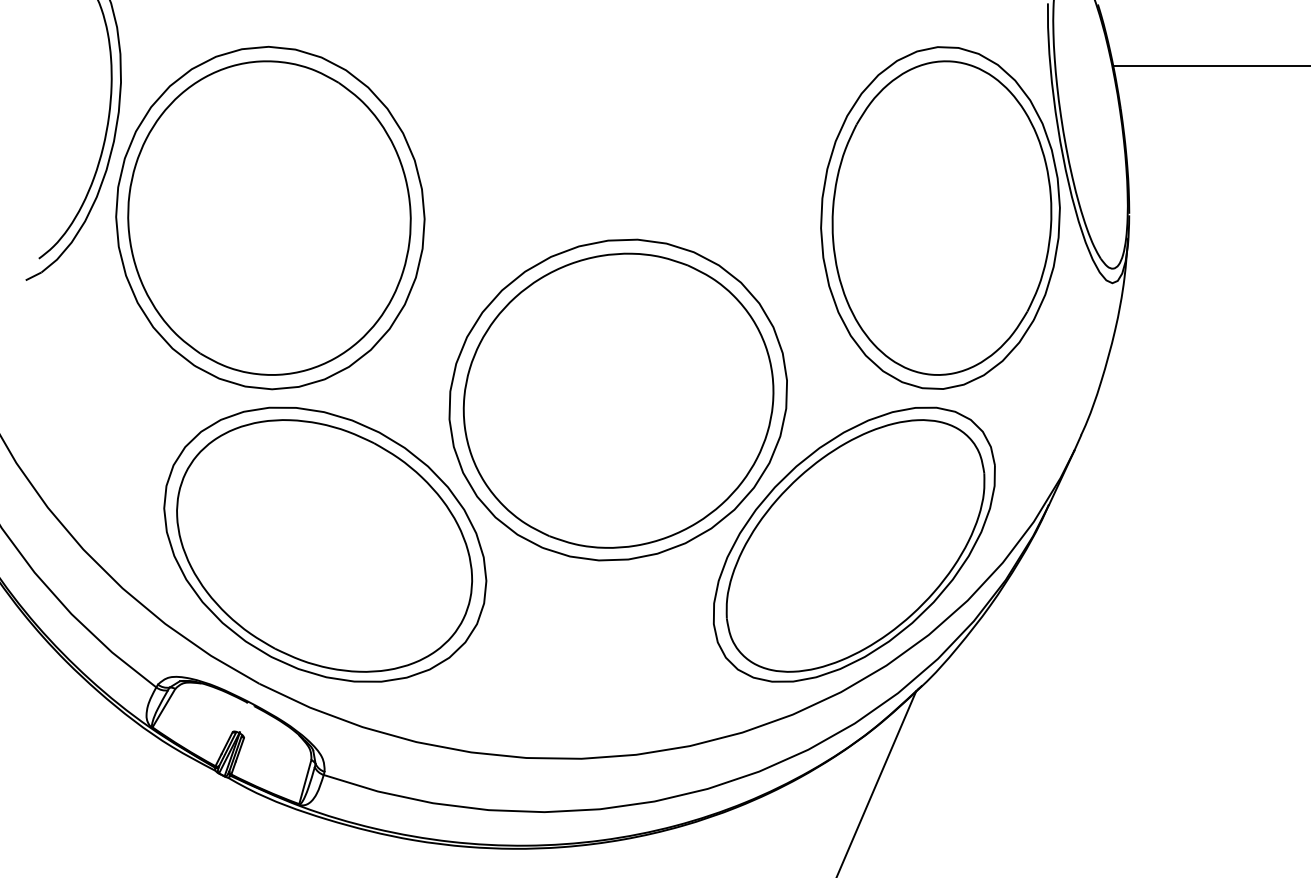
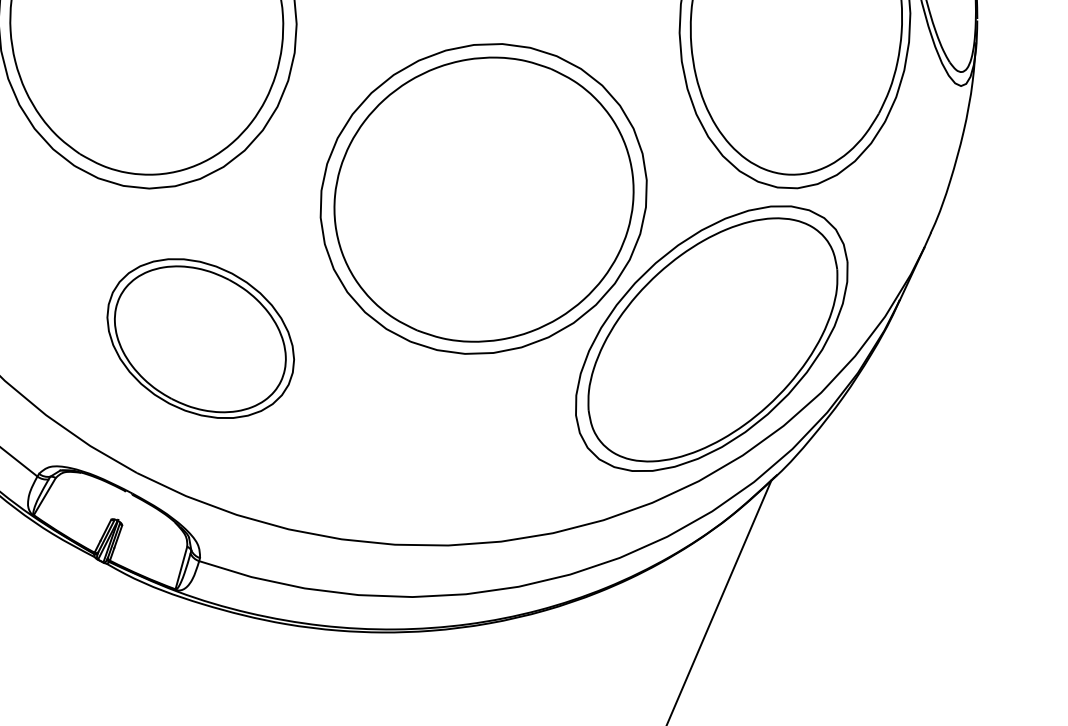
part: (325, 544) -> (200, 338), size x0.6

